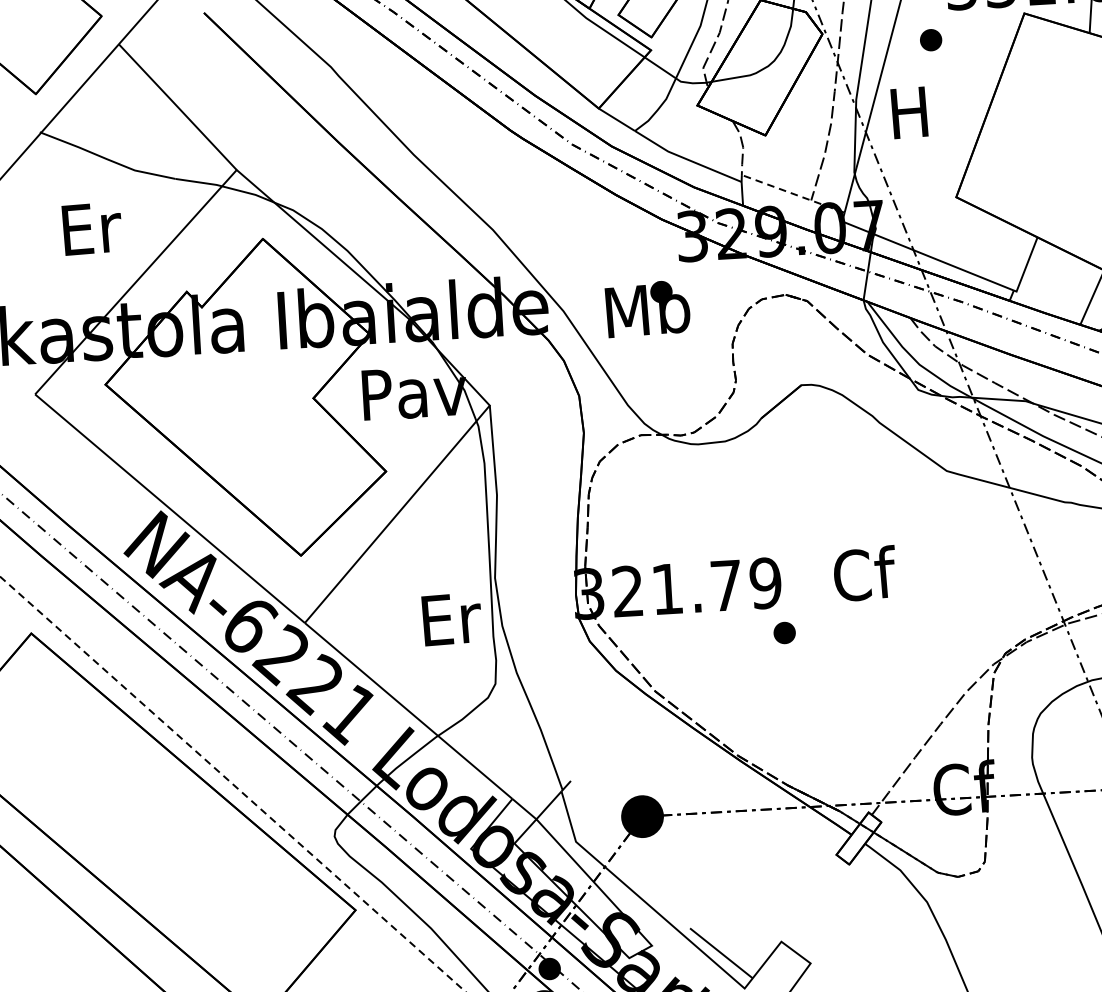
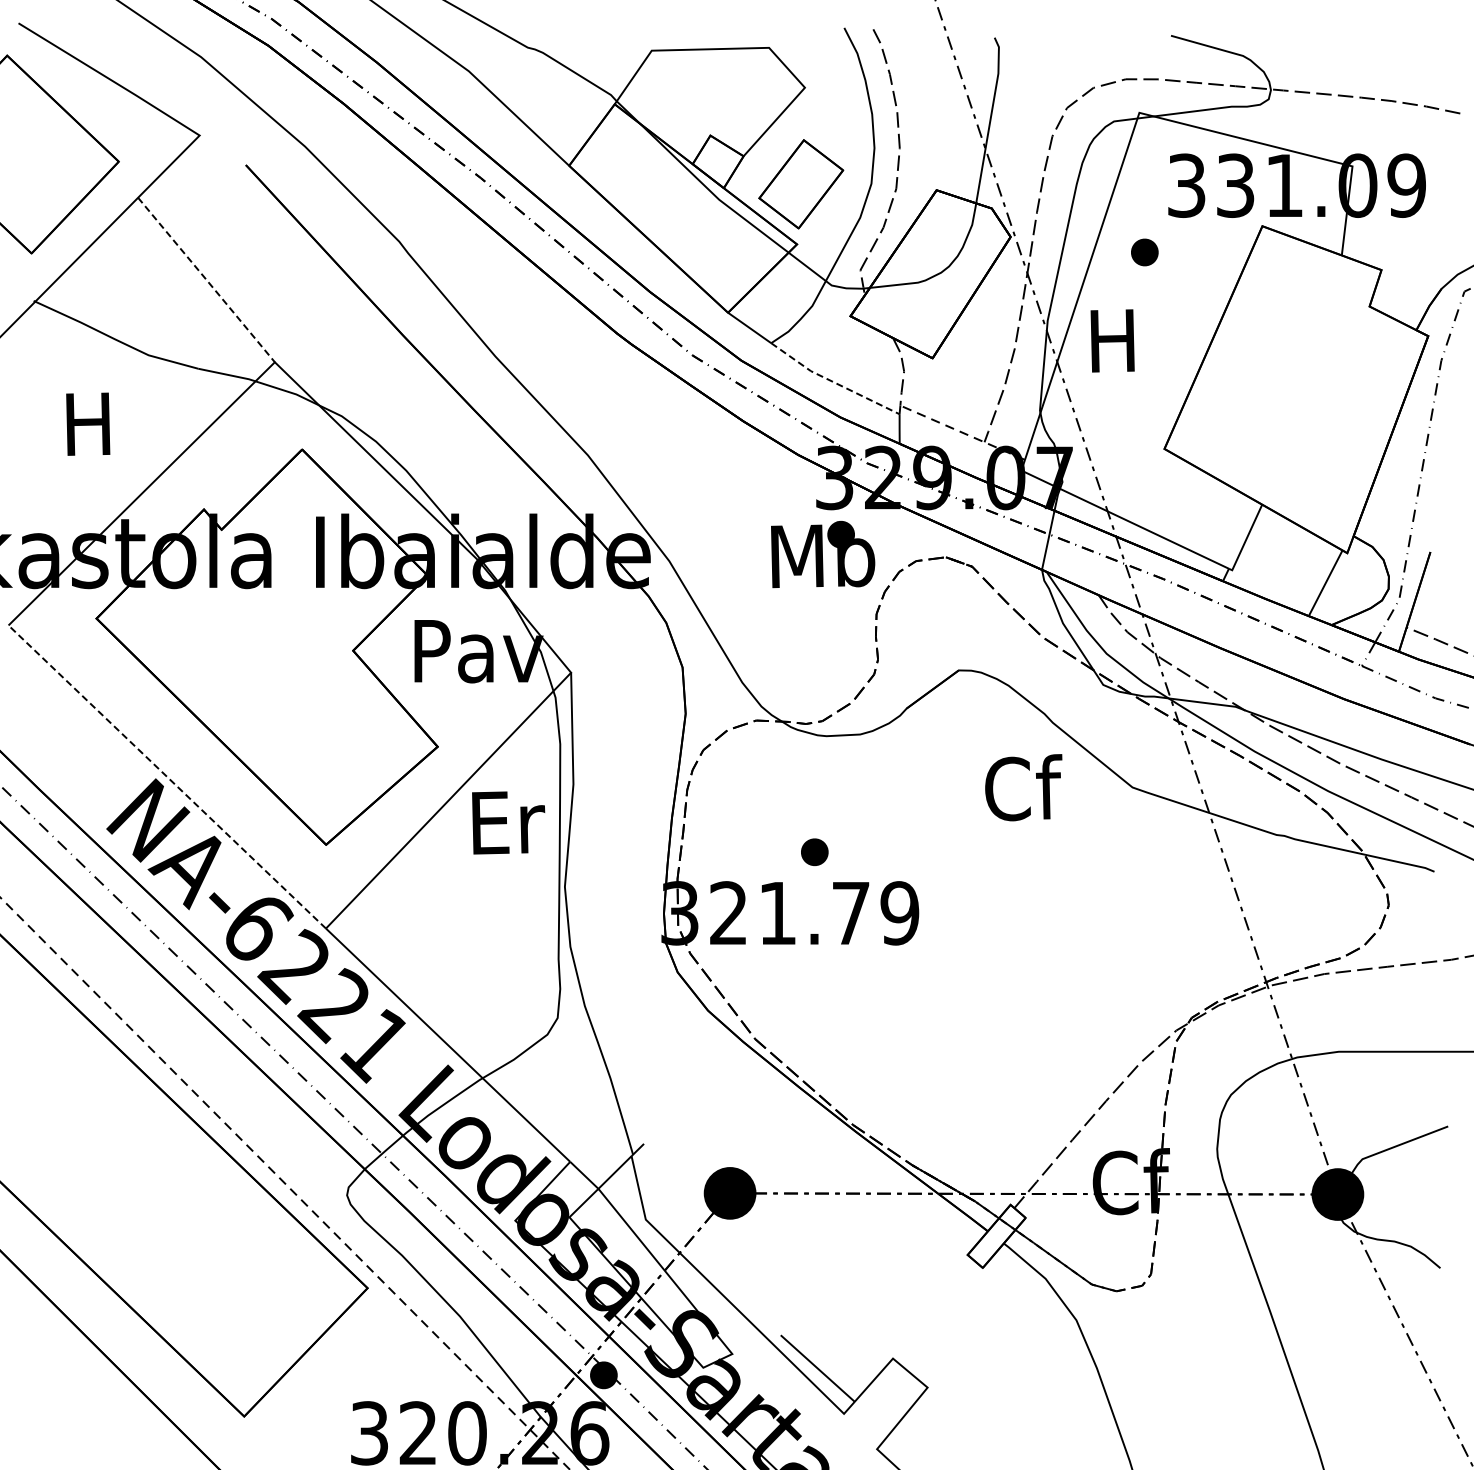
line: (176, 106) -> (205, 279), solid -> dashed
line: (686, 159) -> (833, 382), solid -> dashed
text: (92, 228) -> (91, 424), Er -> H
text: (648, 308) -> (823, 554), moved
line: (169, 508) -> (166, 776), solid -> dashed
text: (864, 573) -> (1023, 787), moved
text: (451, 619) -> (508, 822), moved
part: (784, 633) -> (814, 852), moved

